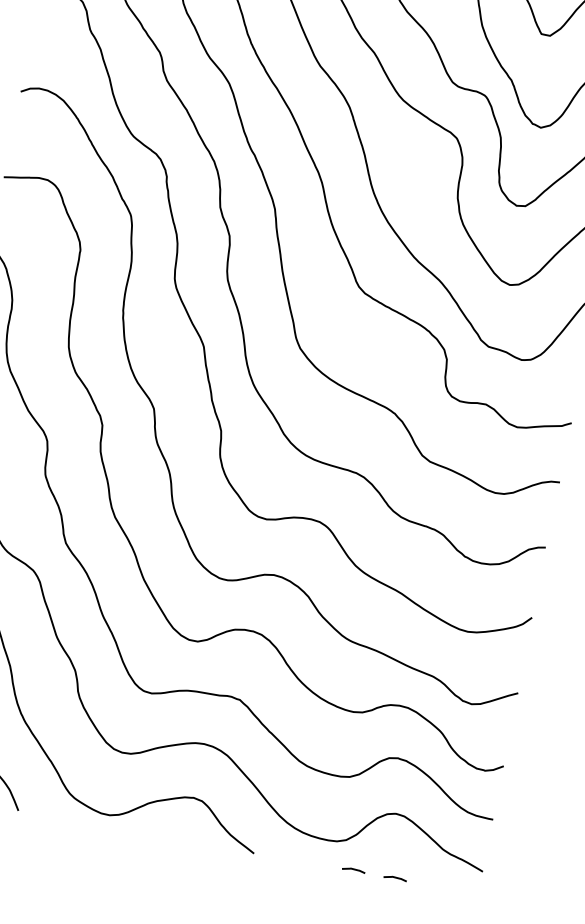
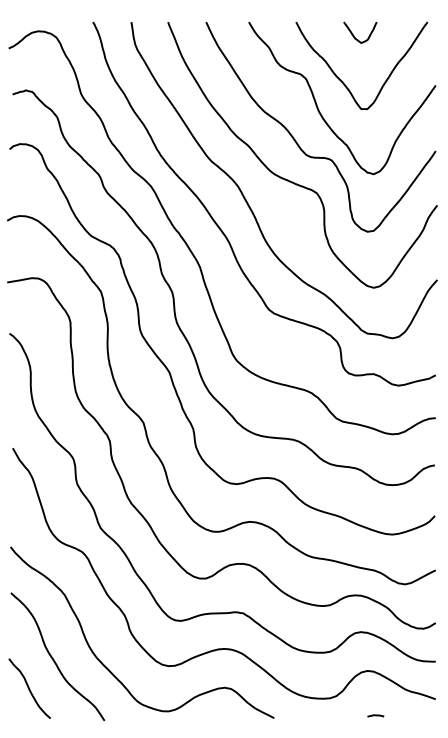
line: (353, 869) -> (345, 715), removed

